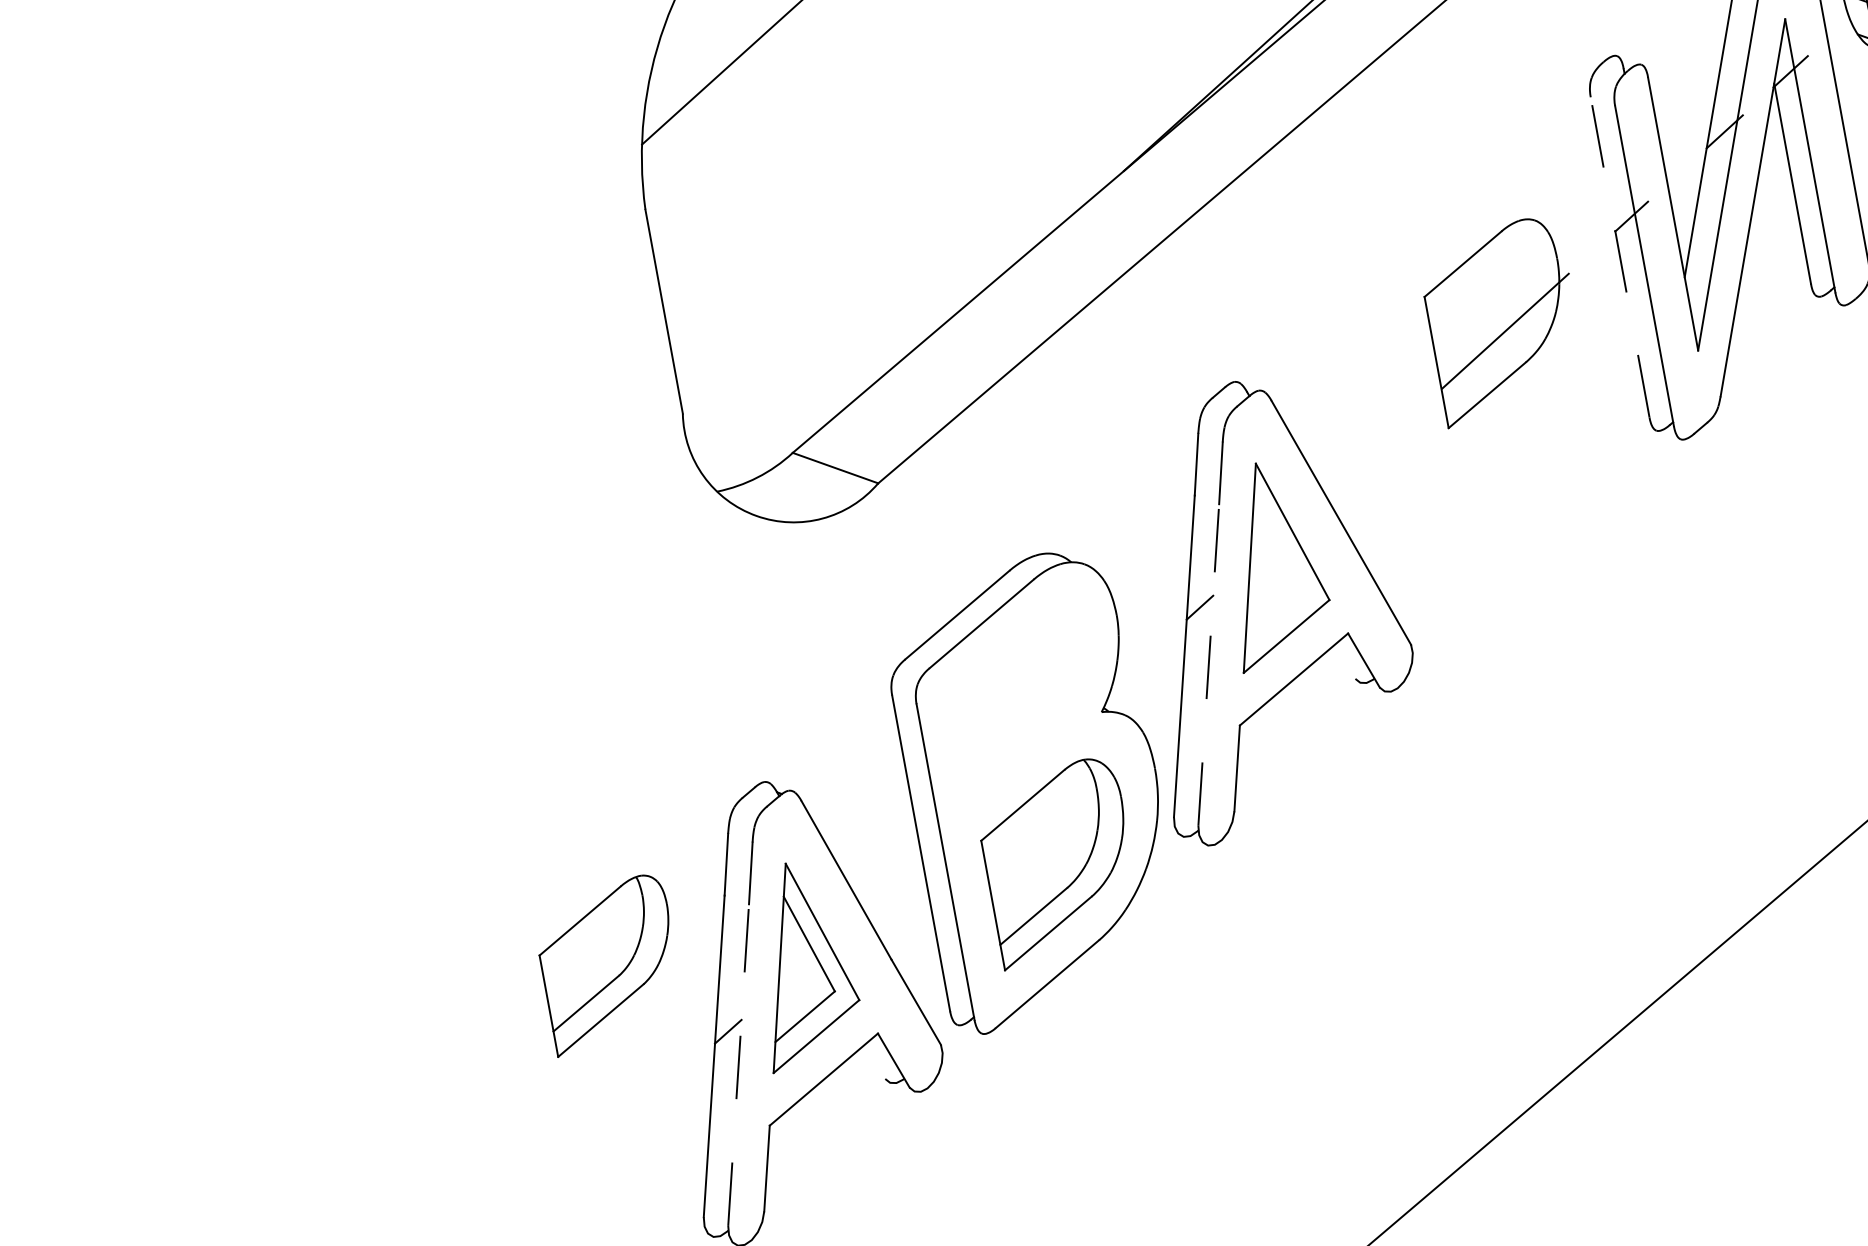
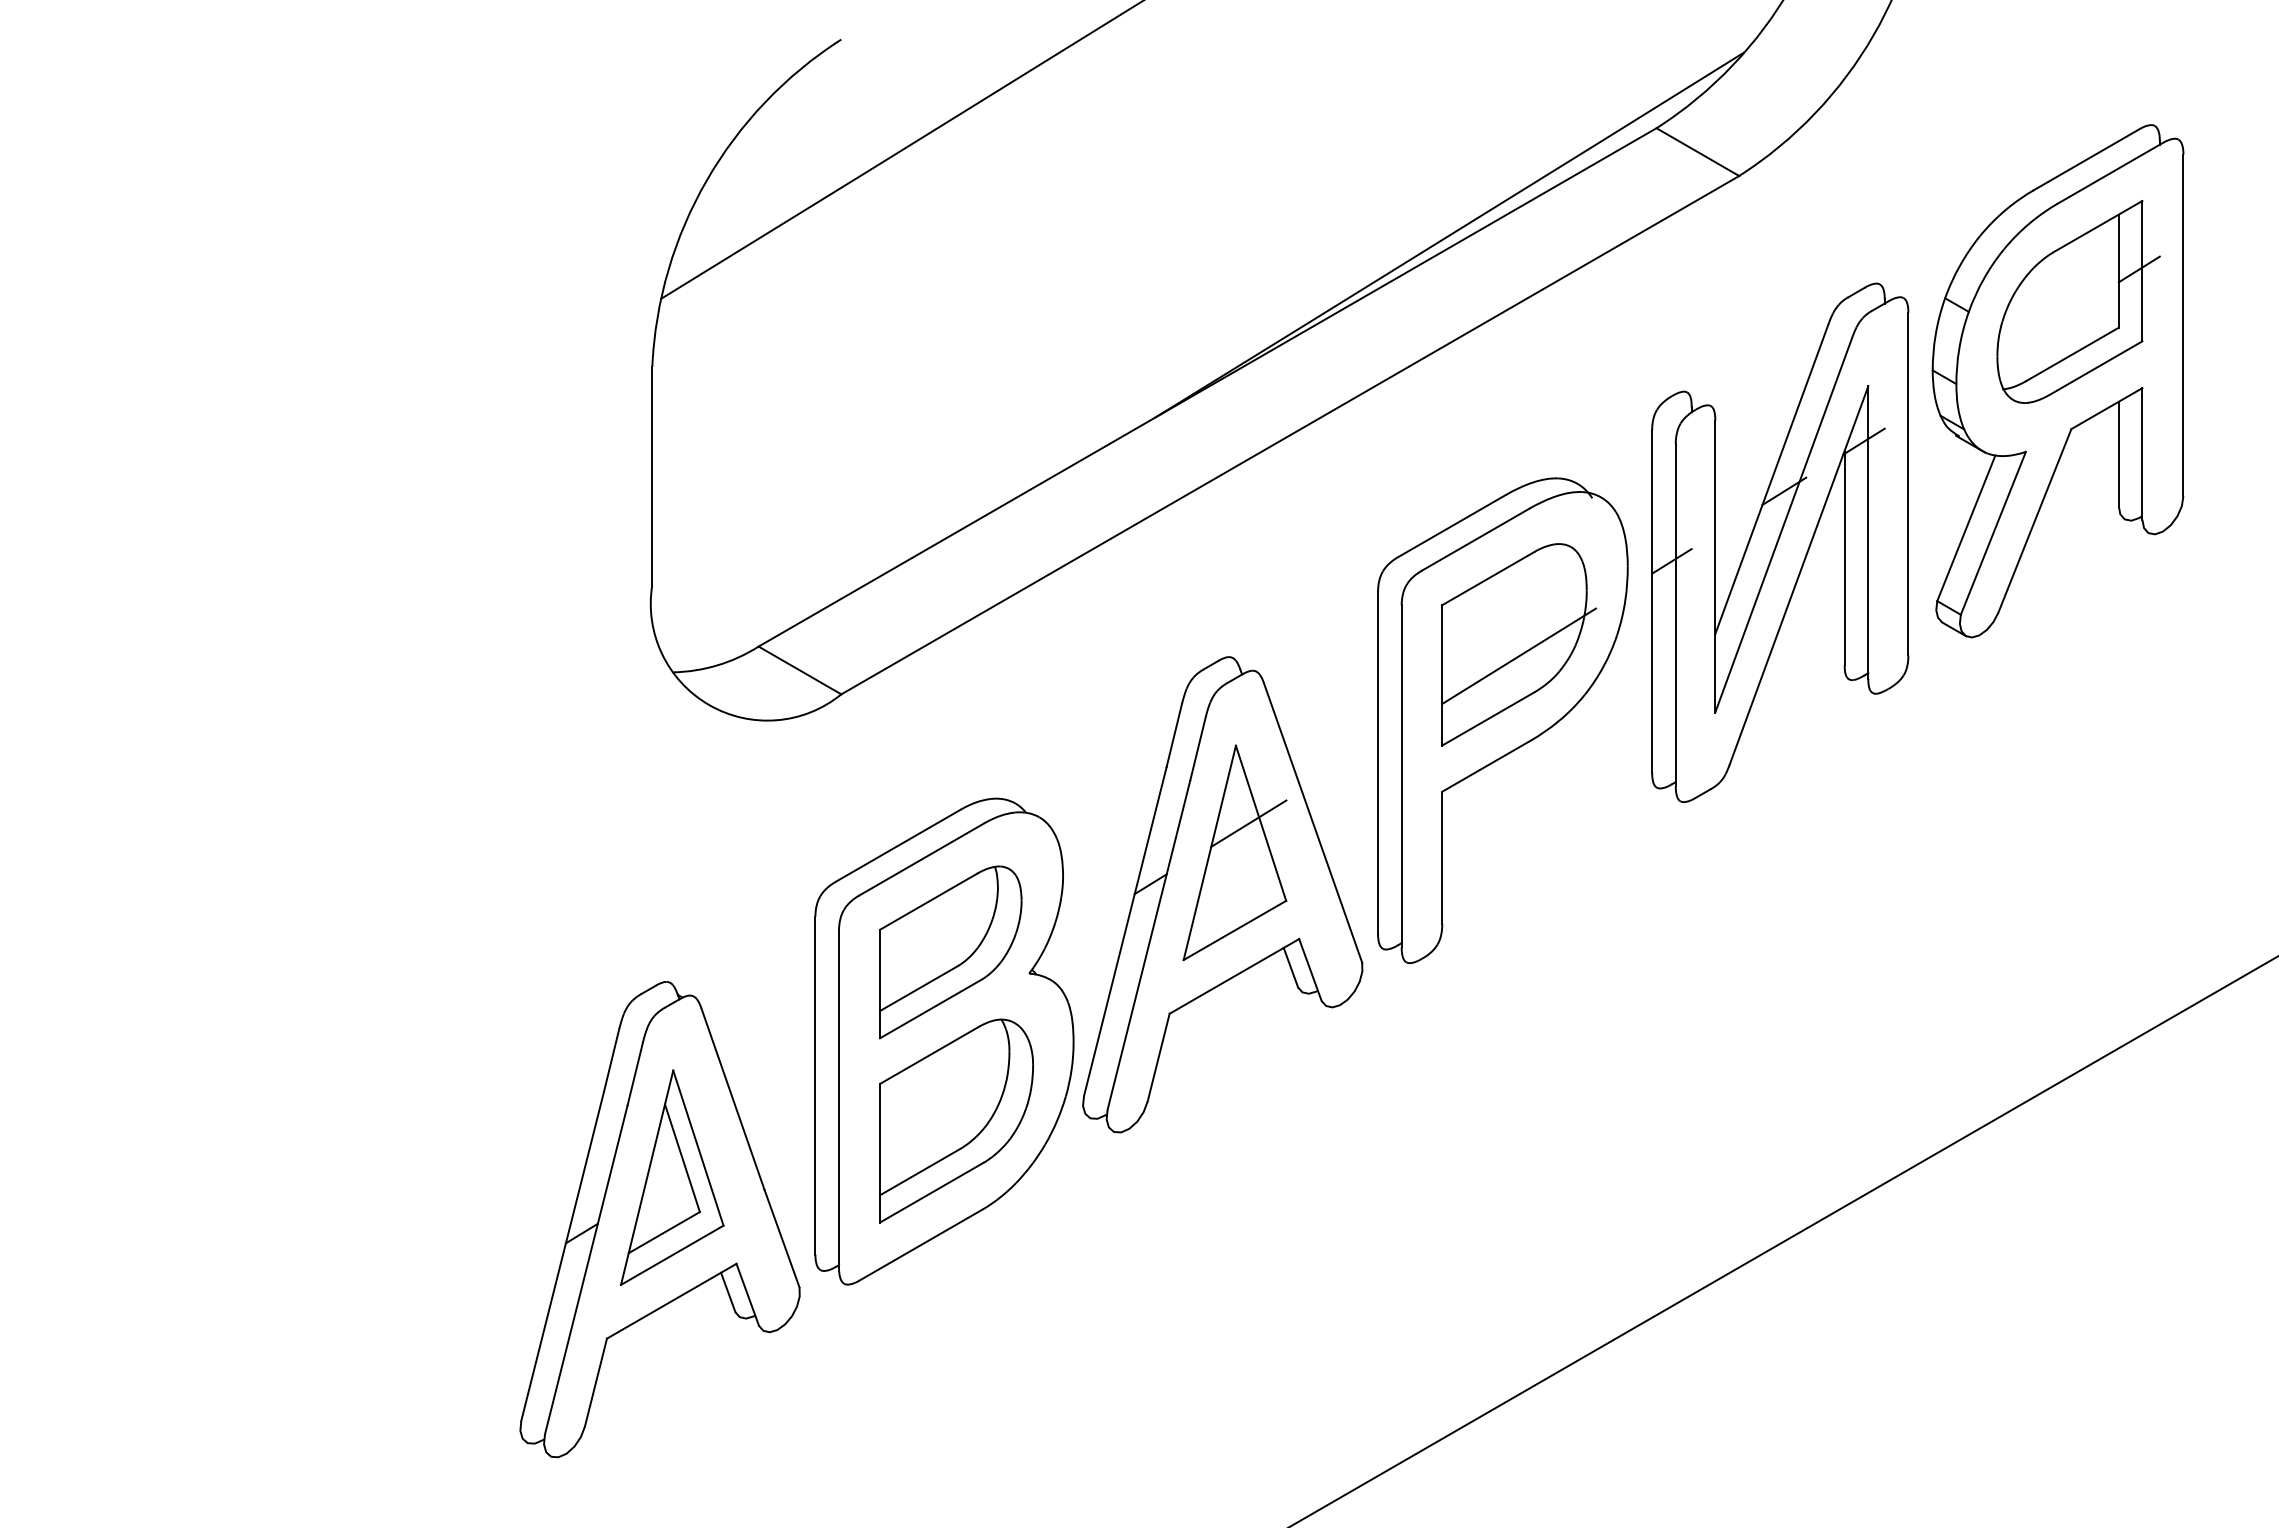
line: (1620, 256) -> (1652, 600), dashed -> solid
part: (1500, 394) -> (1502, 720), added
line: (1280, 534) -> (1248, 823), added
line: (1344, 661) -> (1290, 967), added
line: (1208, 665) -> (1148, 945), dashed -> solid
part: (609, 964) -> (950, 952), moved
line: (875, 1061) -> (728, 1292), added
line: (738, 1064) -> (586, 1269), dashed -> solid

